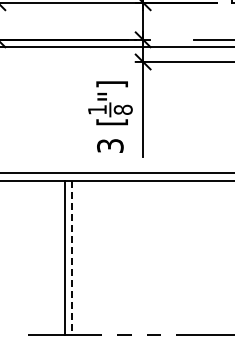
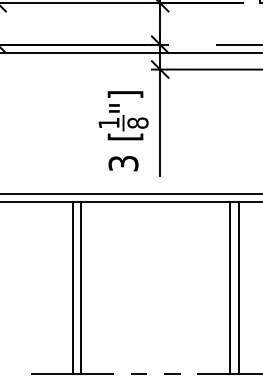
line: (72, 257) -> (81, 288), dashed -> solid
line: (205, 257) -> (229, 288), added
line: (213, 257) -> (238, 288), added

